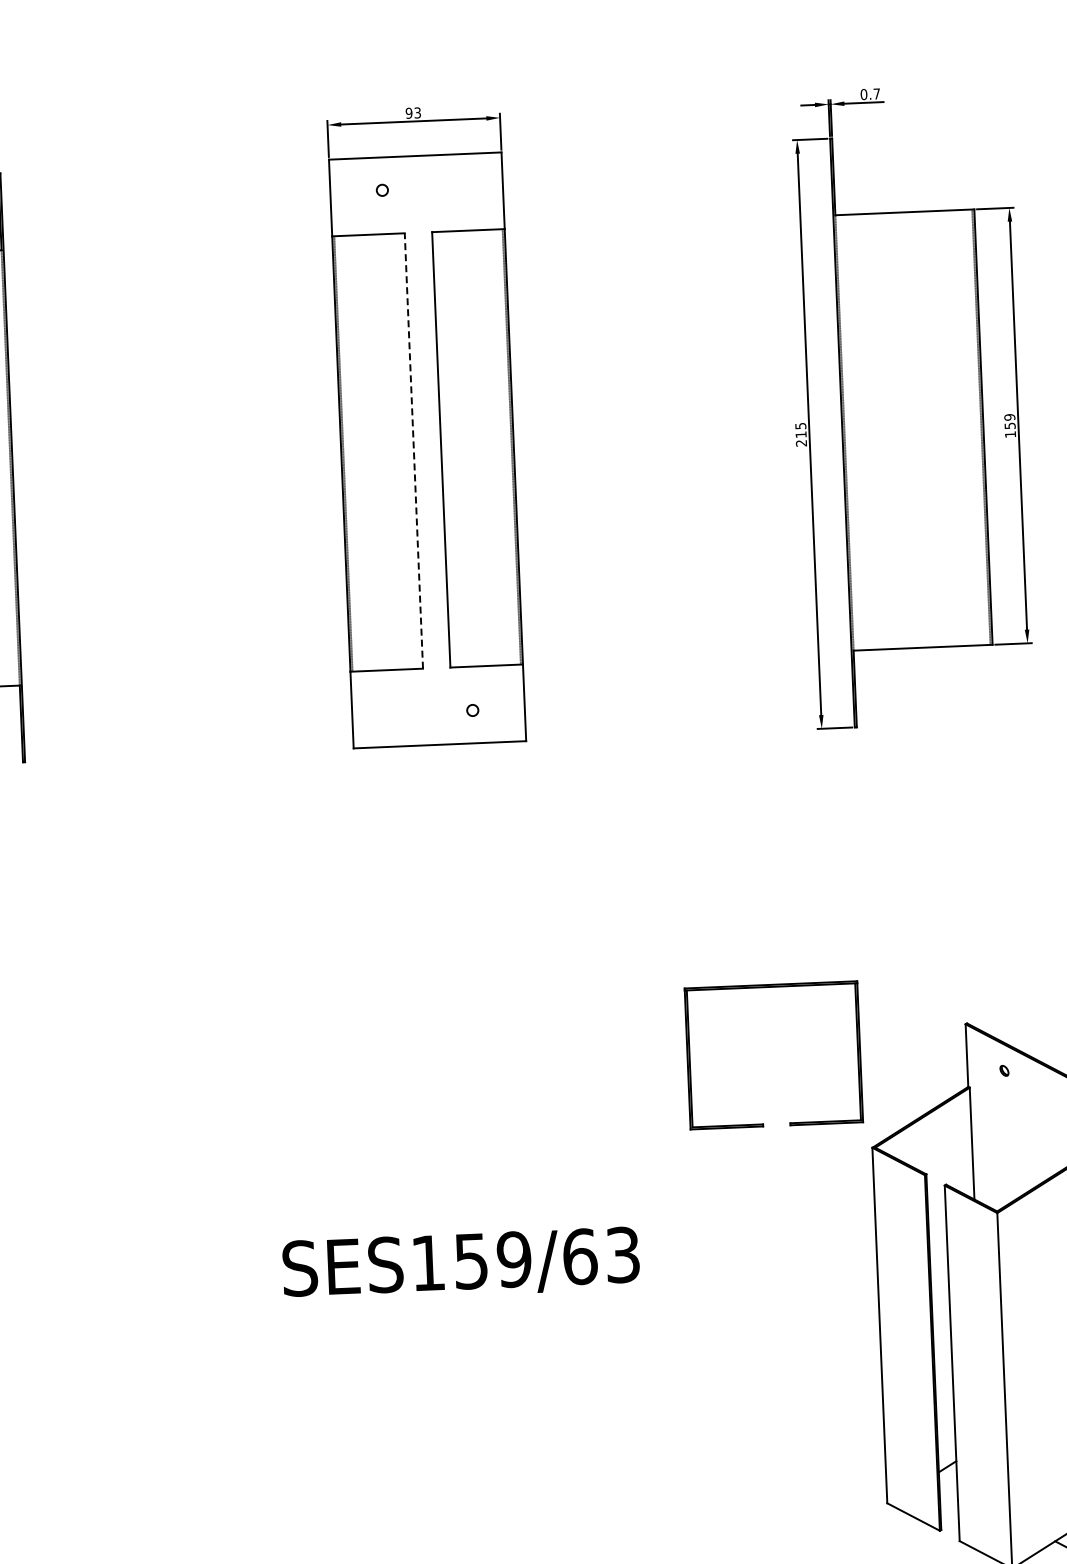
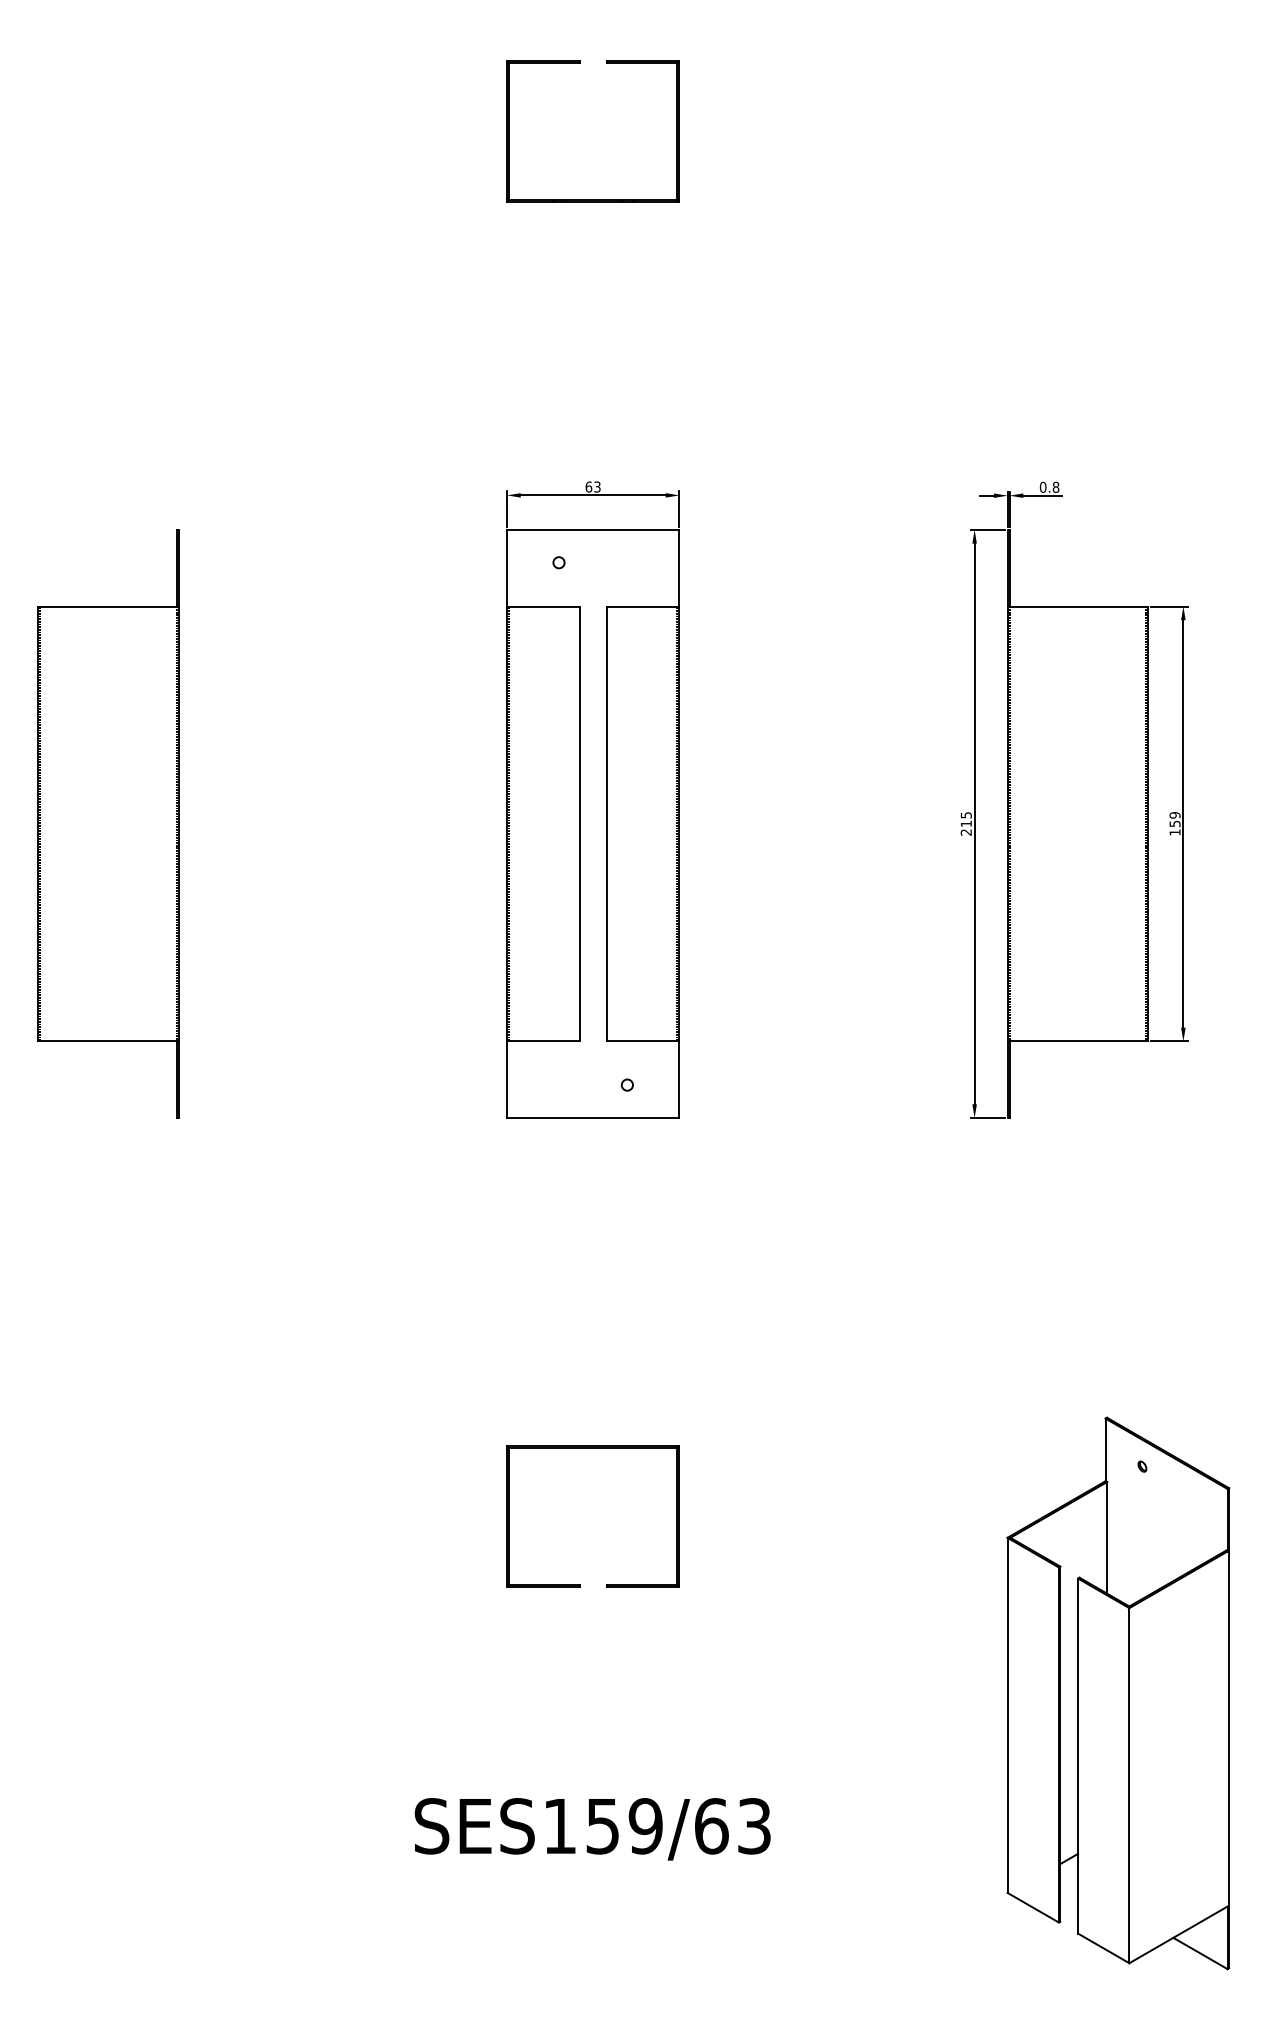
text: (876, 93) -> (1055, 486), 0.7 -> 0.8
text: (408, 112) -> (588, 486), 93 -> 63
line: (413, 450) -> (579, 823), dashed -> solid
part: (770, 987) -> (592, 1448), moved
text: (461, 1265) -> (592, 1829), moved

